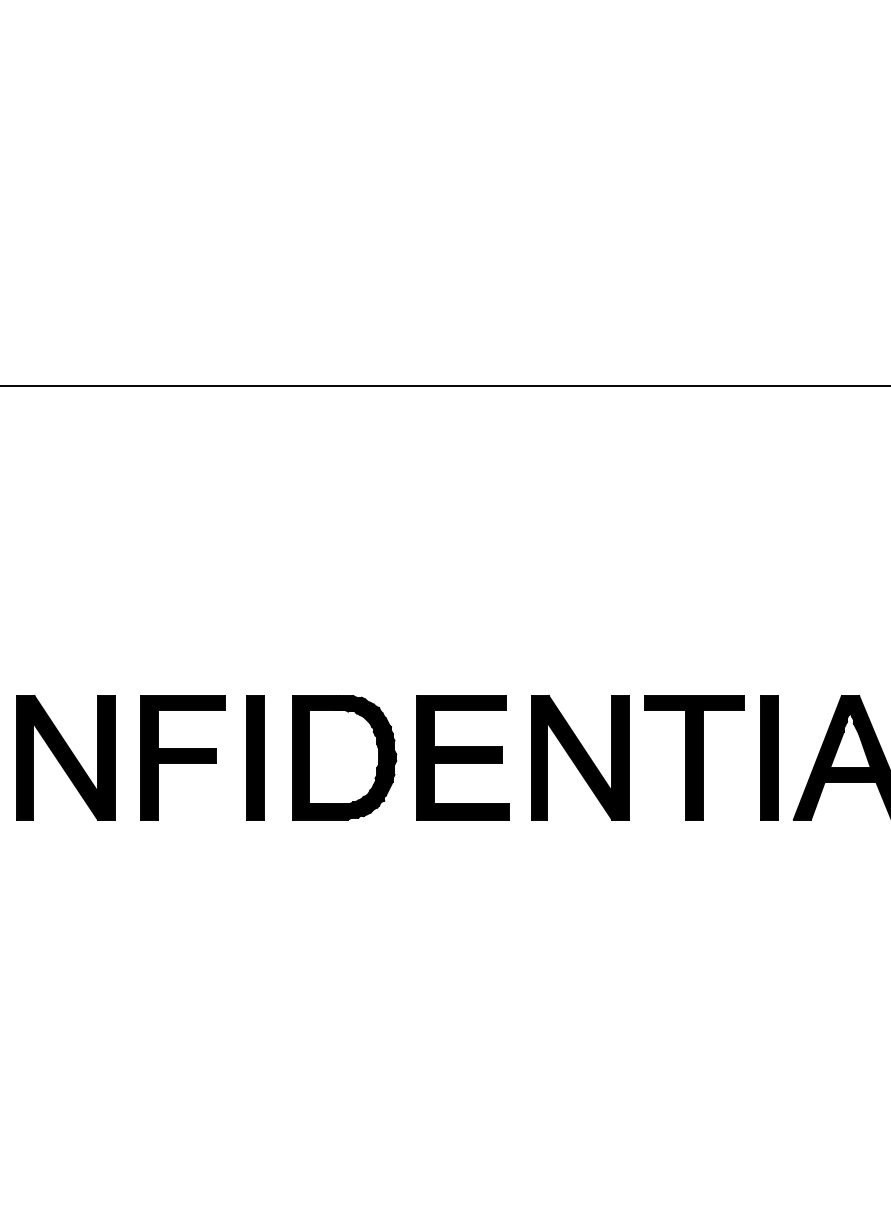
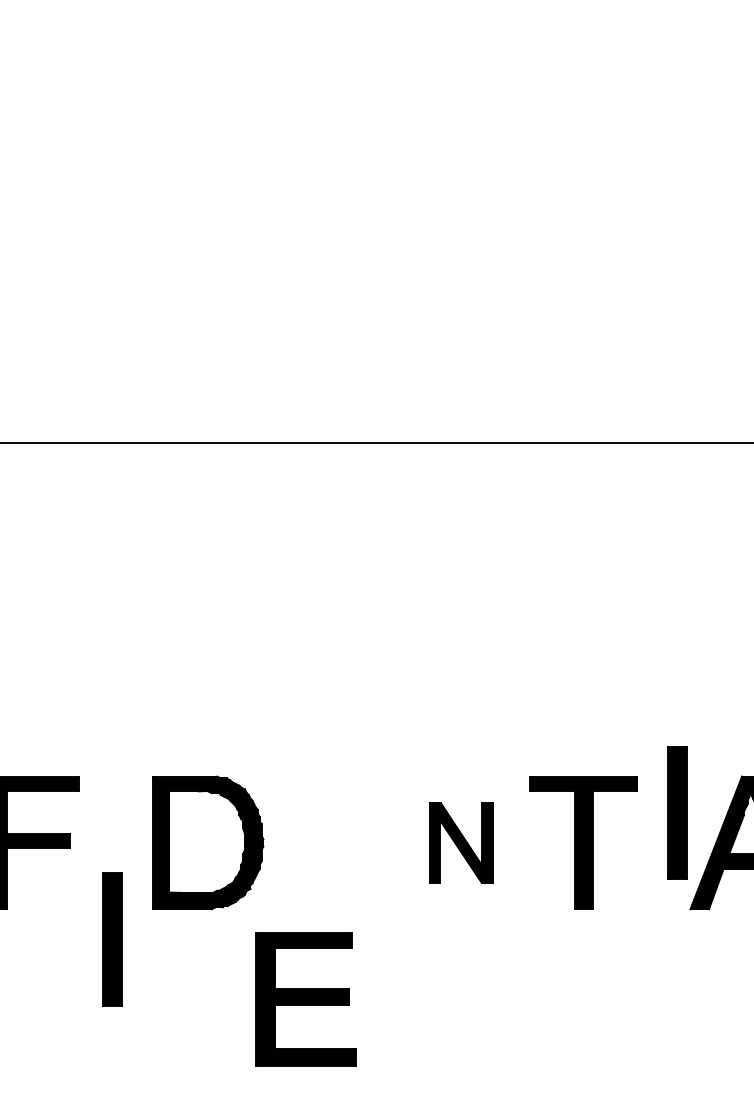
part: (255, 757) -> (112, 939), moved
part: (462, 757) -> (305, 999), moved
part: (580, 757) -> (461, 842), size x0.6
part: (769, 757) -> (677, 812), moved

